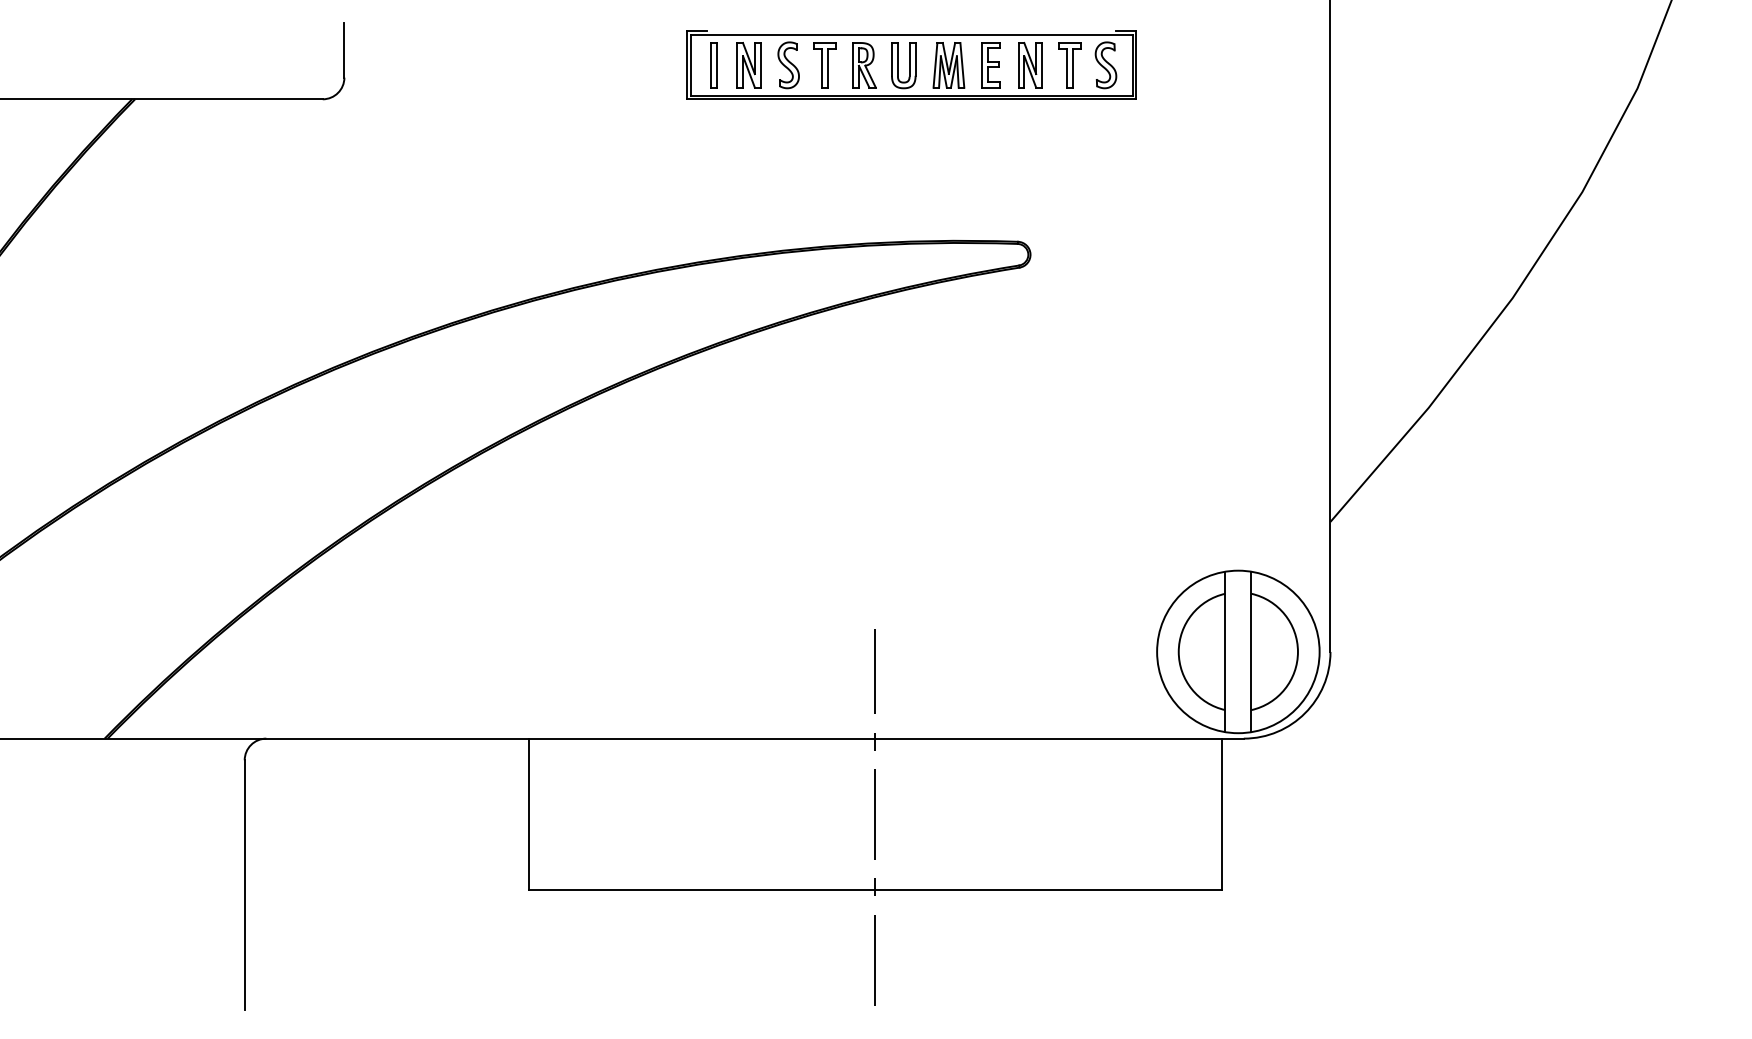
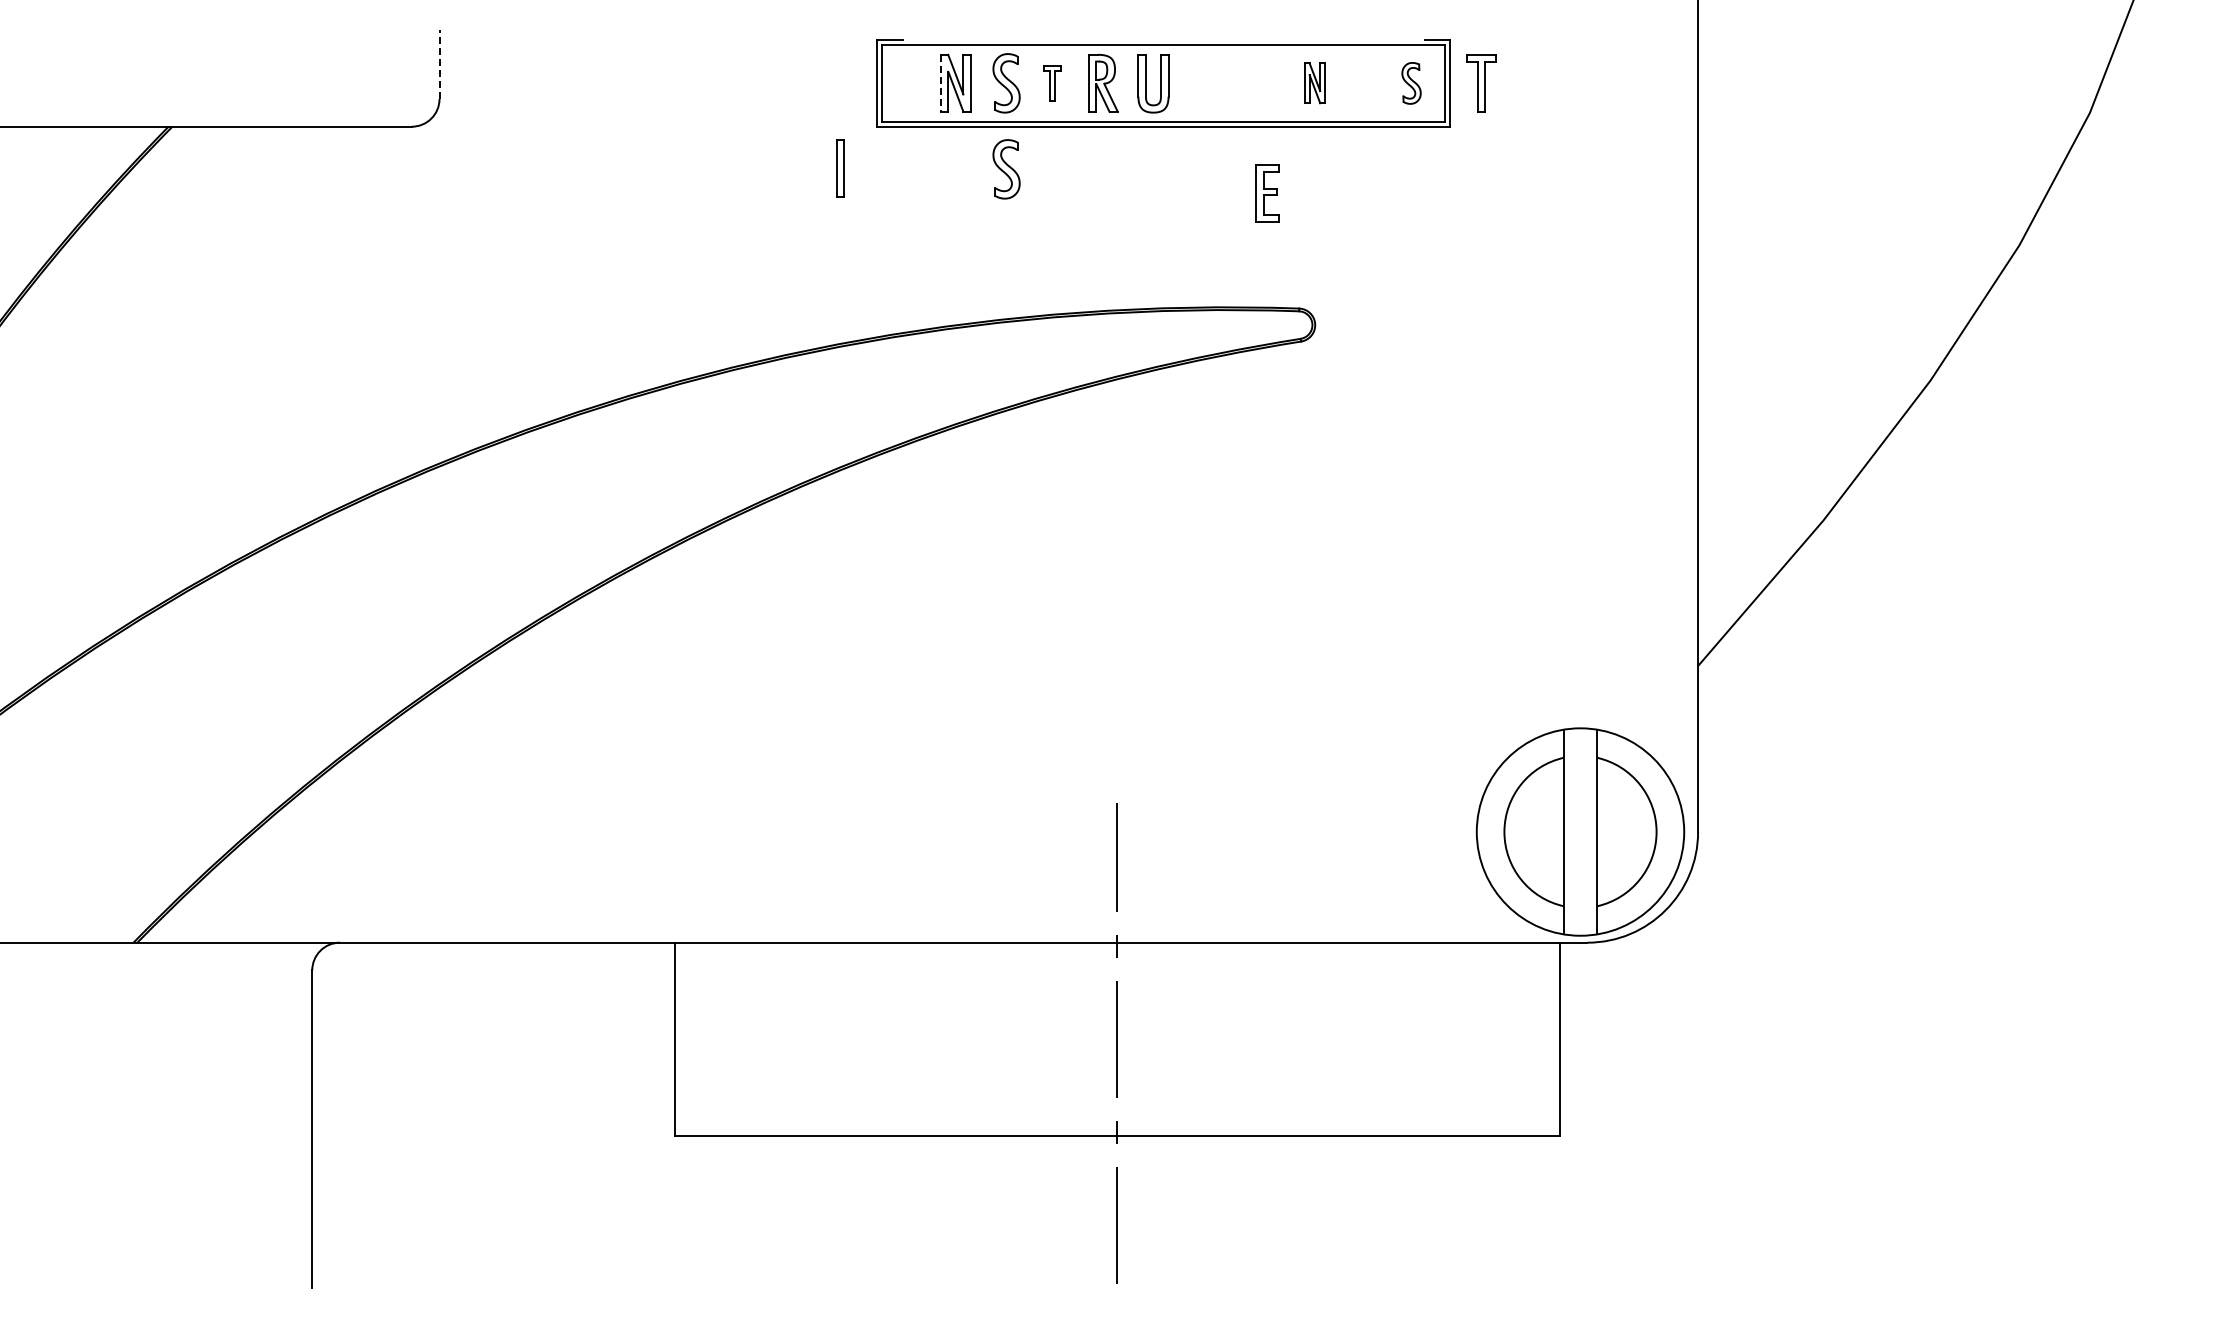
line: (344, 50) -> (439, 64), solid -> dashed
part: (948, 64) -> (1210, 82), removed
part: (1029, 64) -> (1314, 82), size x0.7
part: (714, 65) -> (840, 168), moved
line: (737, 65) -> (941, 83), solid -> dashed
part: (824, 65) -> (1052, 83), size x0.6
part: (991, 65) -> (1267, 193), moved
part: (1069, 65) -> (1481, 83), moved
part: (1105, 65) -> (1411, 83), size x0.7
part: (788, 132) -> (1006, 169), added

